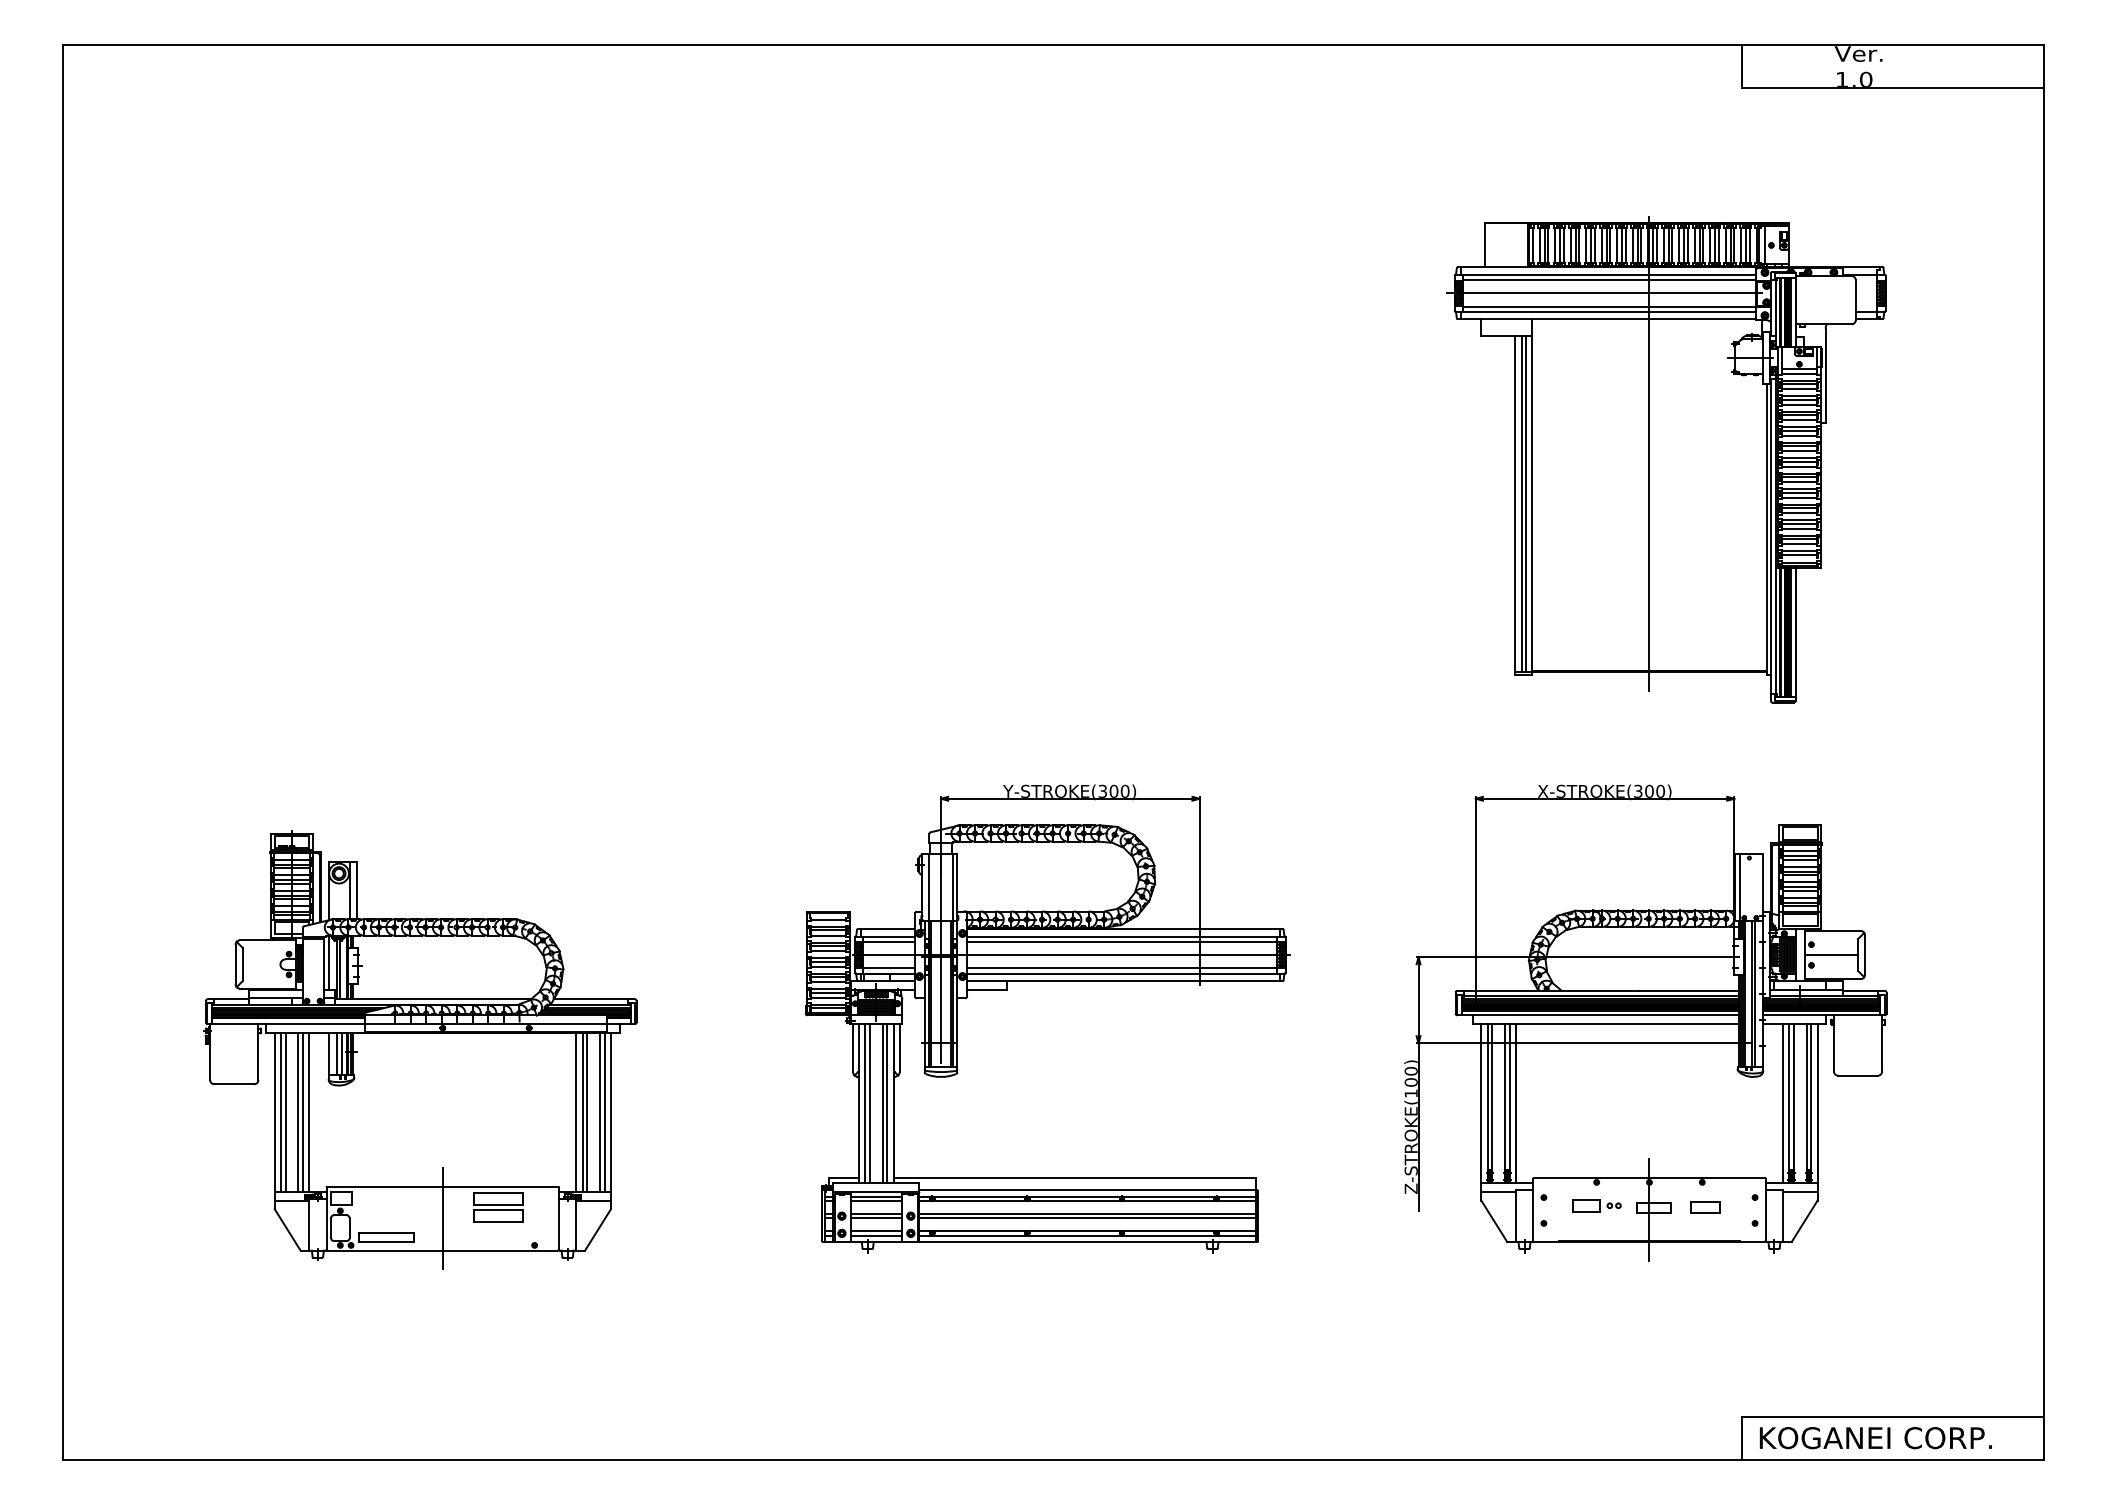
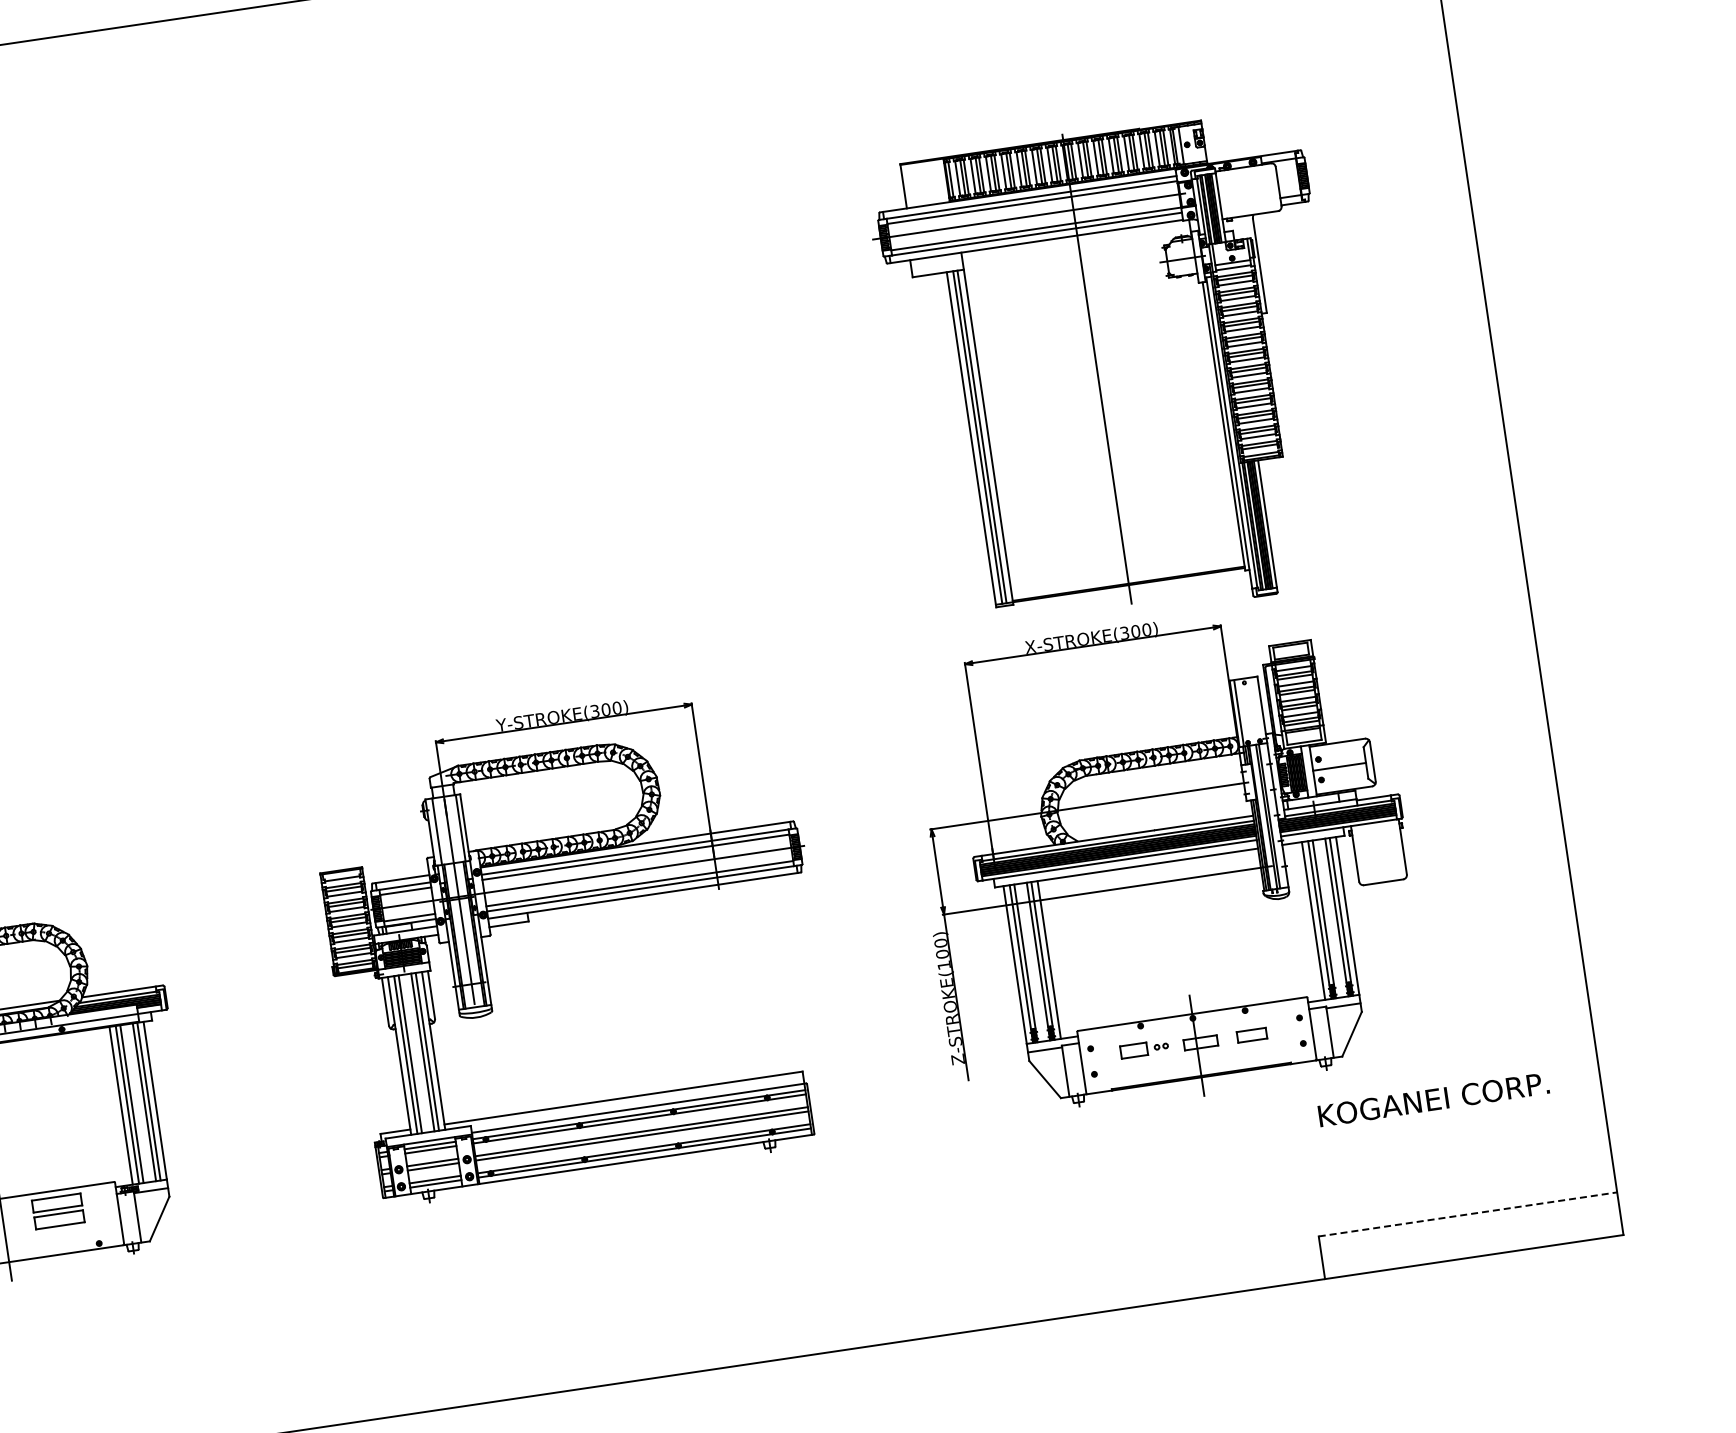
part: (1666, 459) -> (1114, 371), moved
line: (1892, 1416) -> (1467, 1214), solid -> dashed
text: (1875, 1438) -> (1433, 1100), moved

